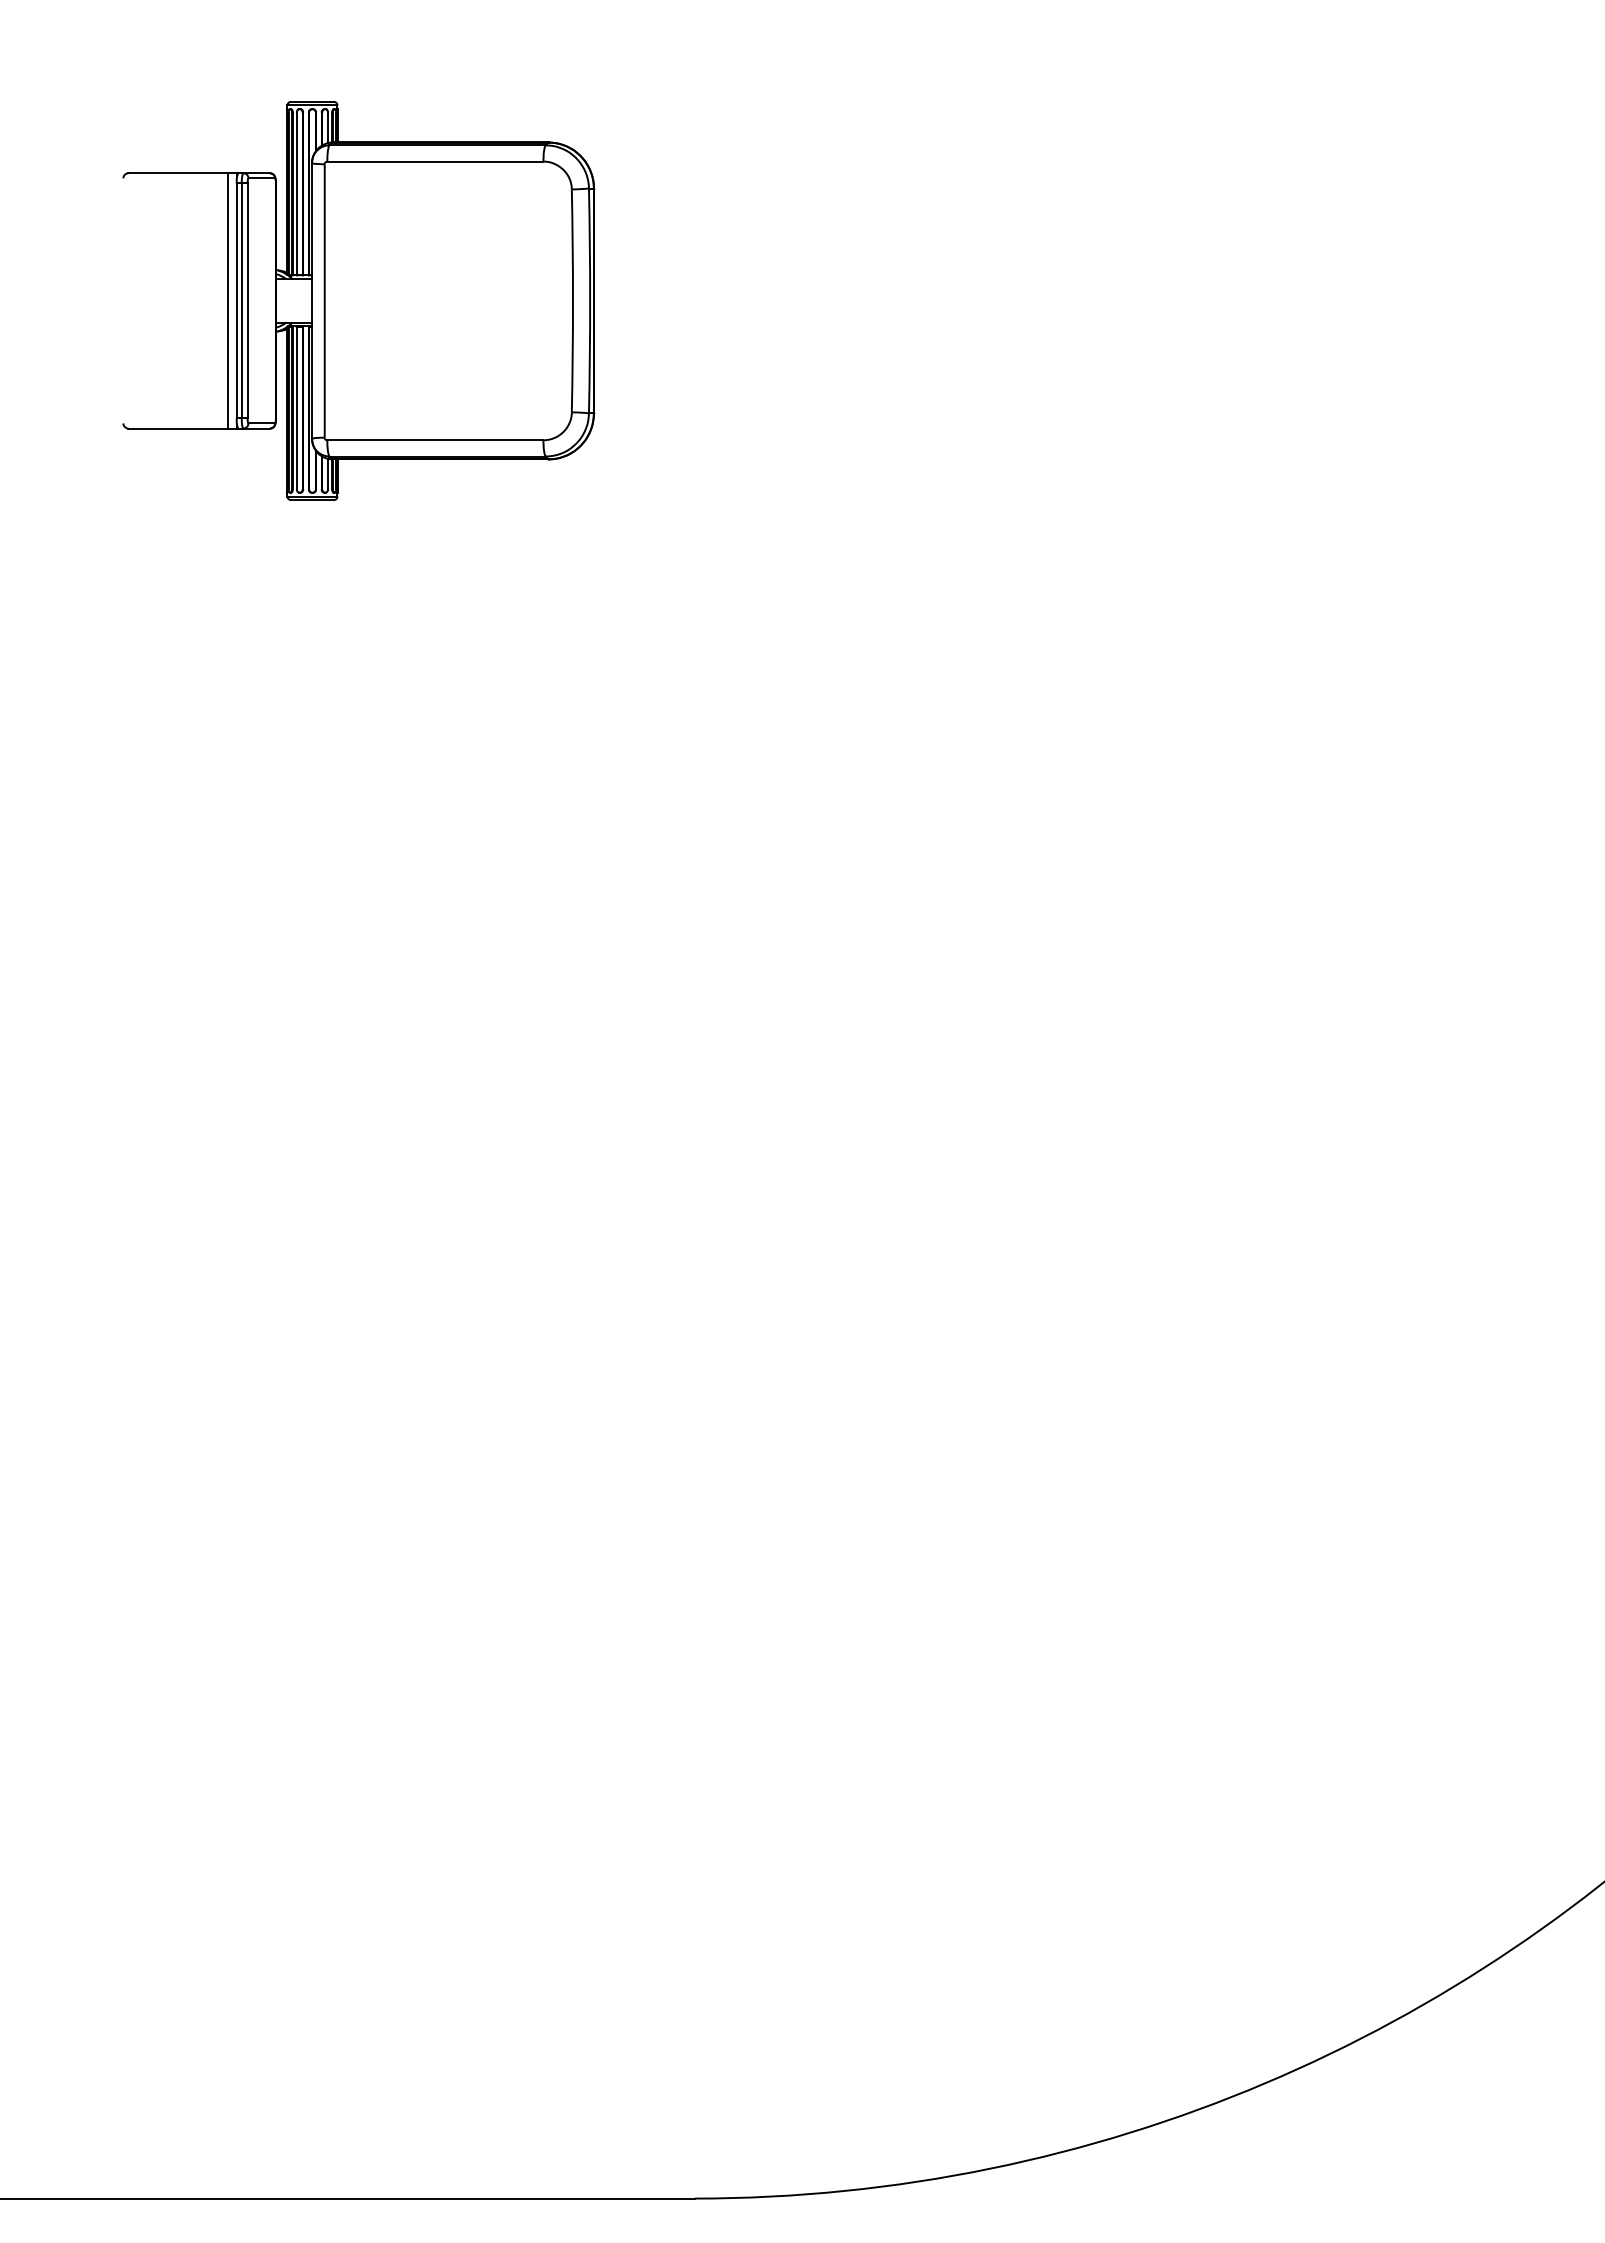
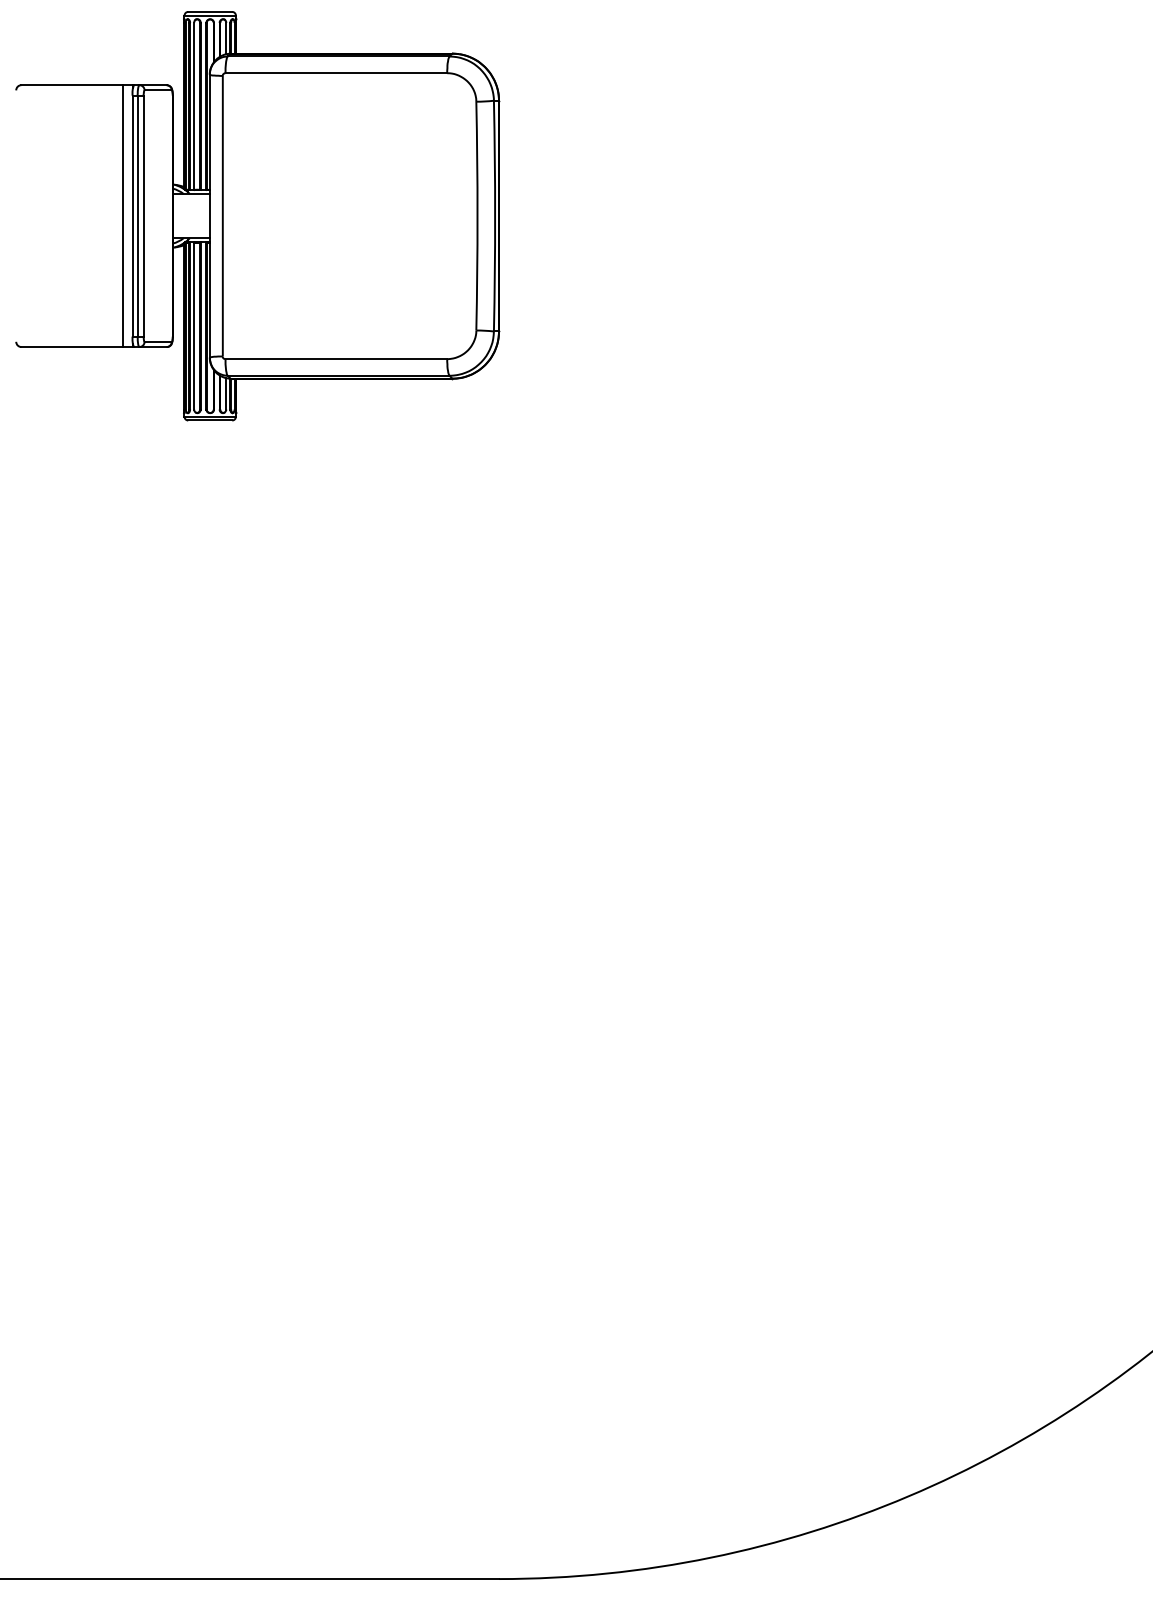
part: (358, 300) -> (257, 215), size x1.43

